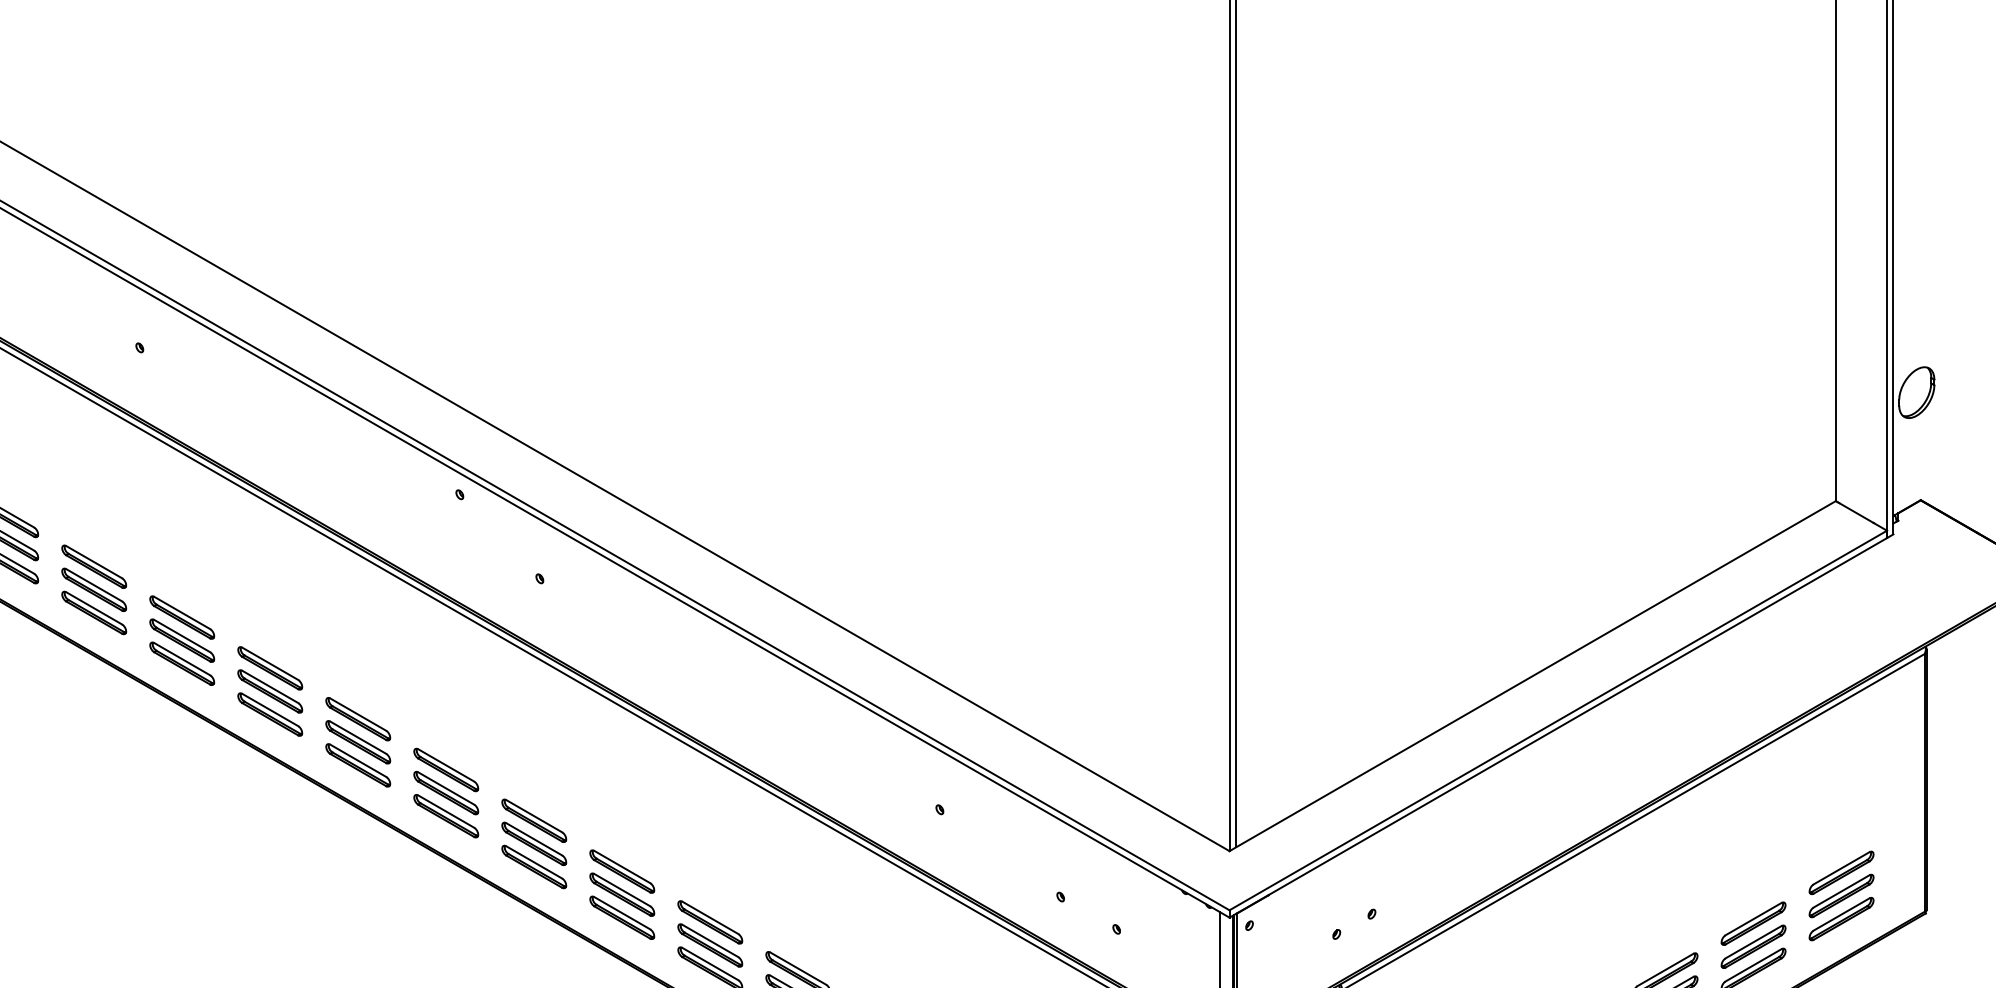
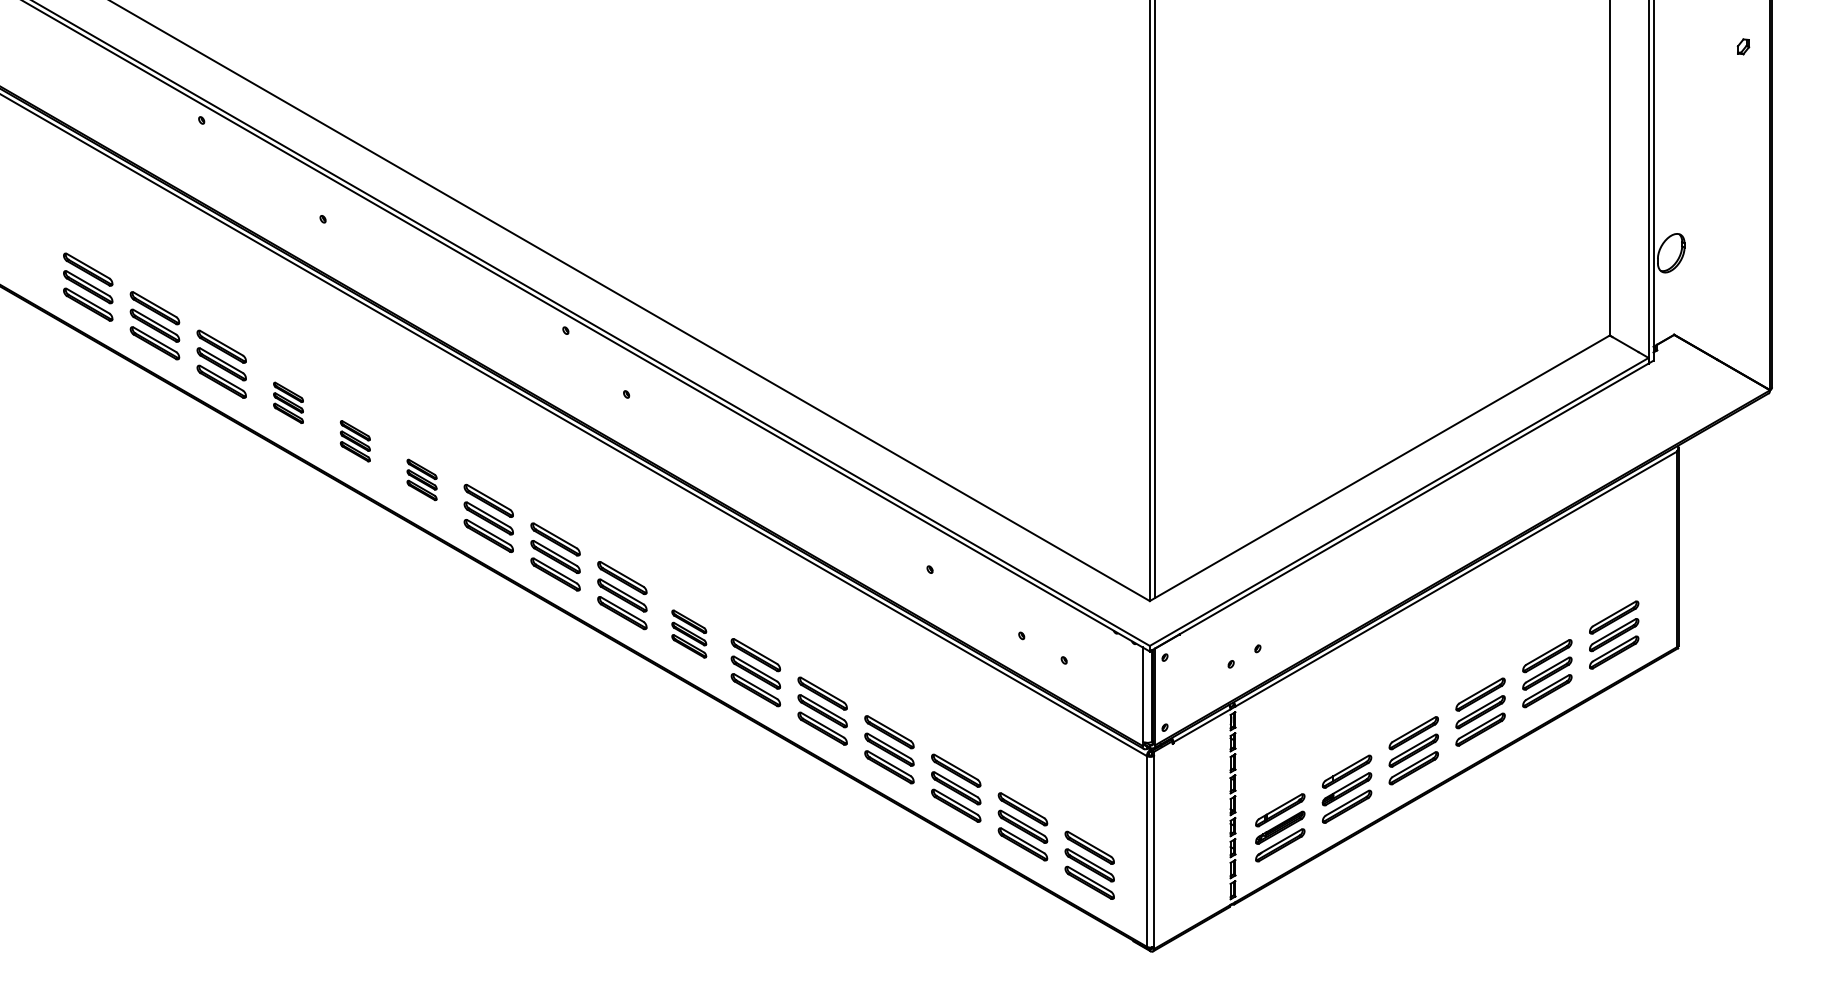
part: (94, 589) -> (288, 402), size x0.6
part: (182, 639) -> (355, 440), size x0.6
part: (269, 690) -> (421, 479), size x0.6
part: (622, 893) -> (689, 633), size x0.7

